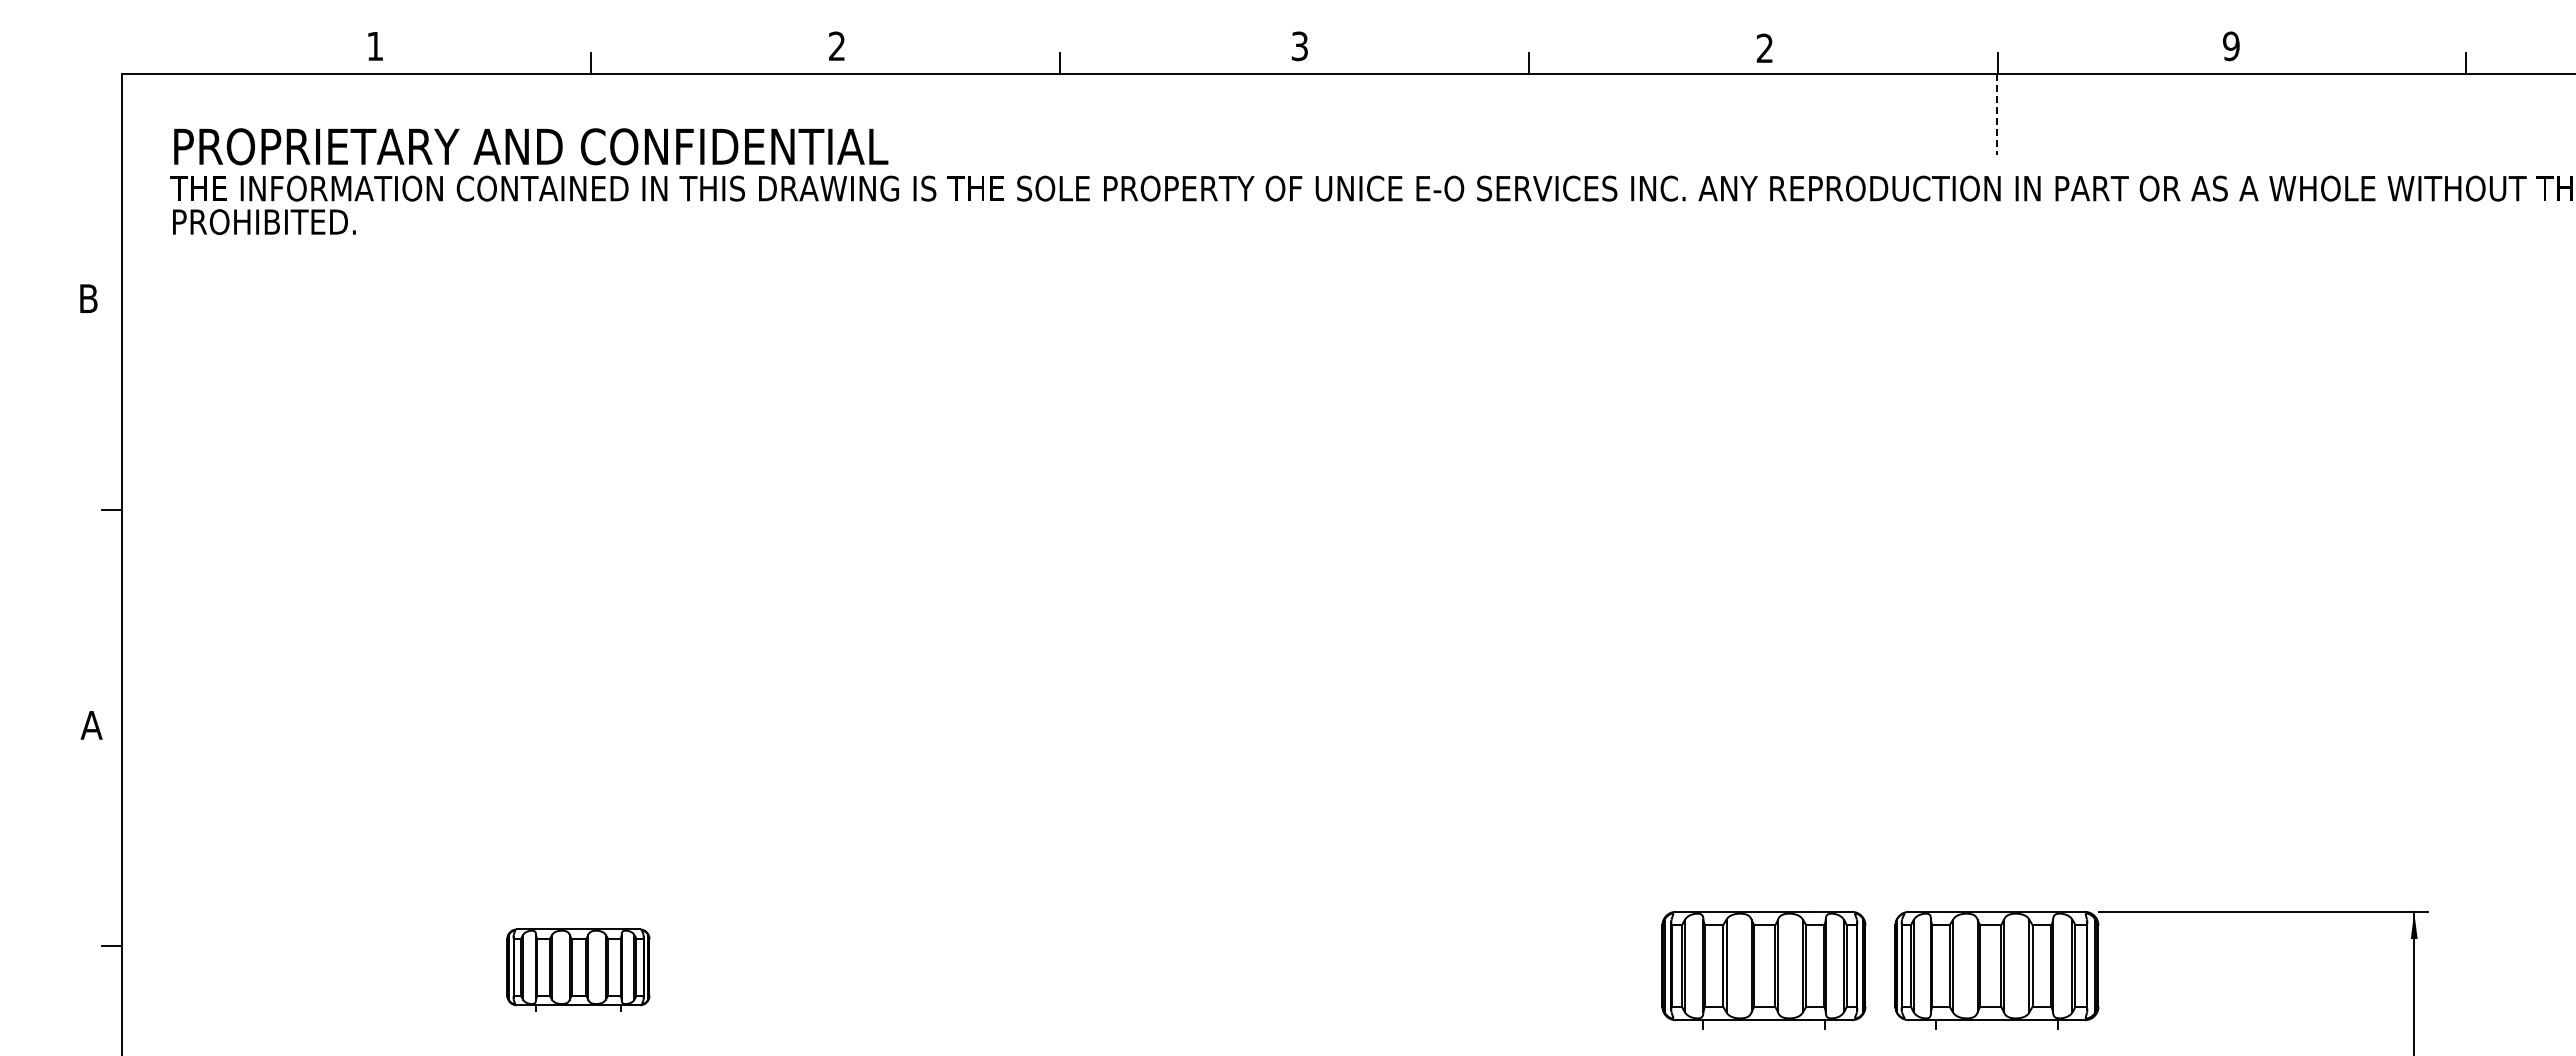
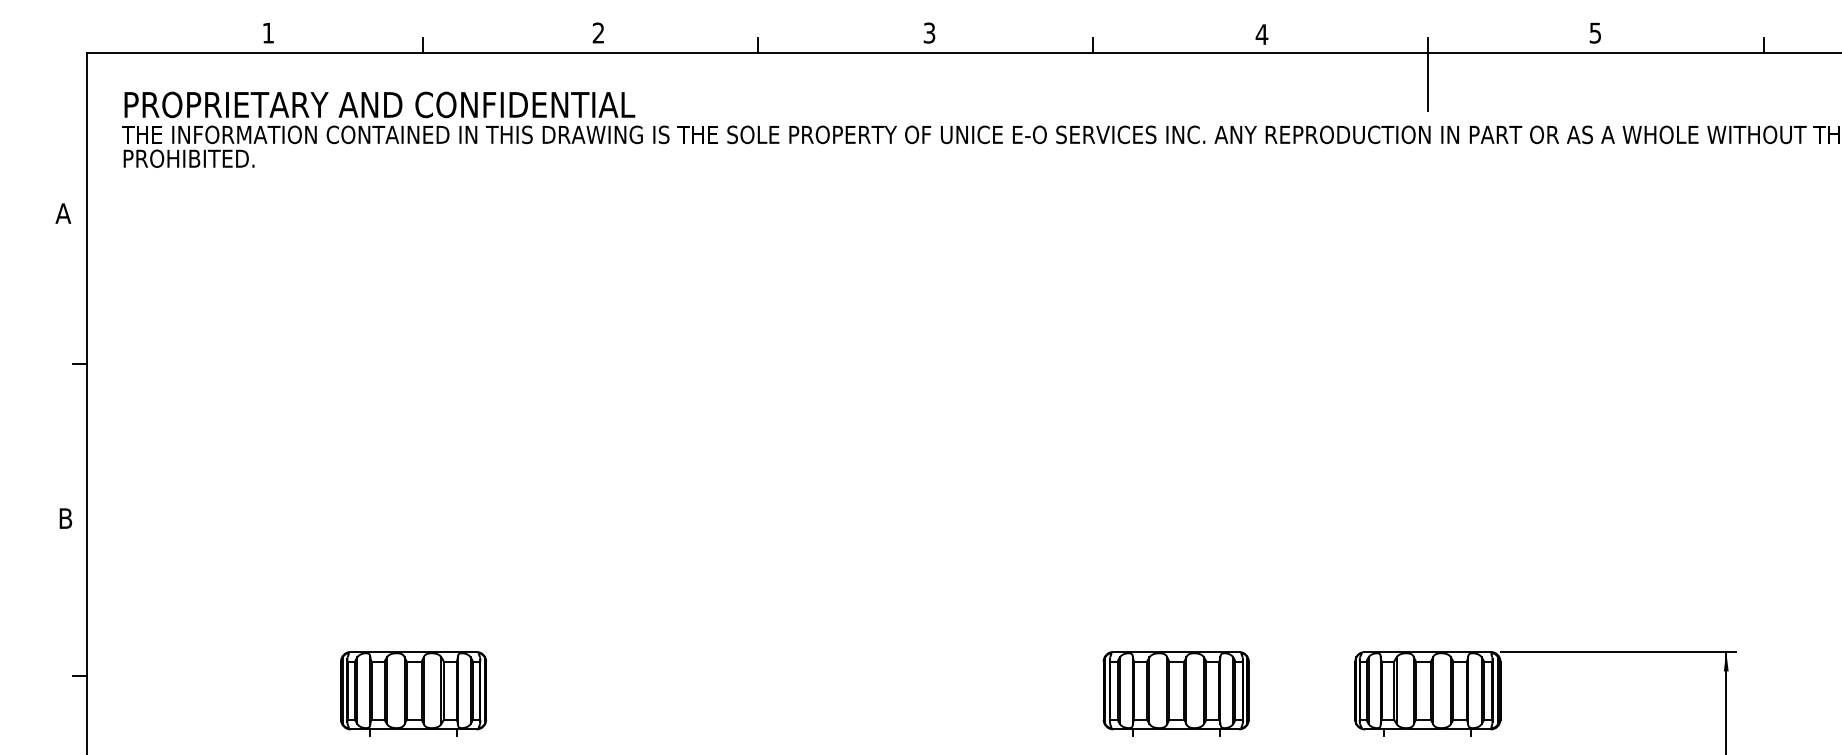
text: (2231, 45) -> (1595, 32), 9 -> 5
text: (1764, 47) -> (1261, 33), 2 -> 4
line: (1997, 114) -> (1428, 81), dashed -> solid
text: (88, 298) -> (63, 213), B -> A
text: (91, 725) -> (65, 518), A -> B
part: (578, 970) -> (413, 693), size x1.43
part: (1763, 970) -> (1175, 693), moved

